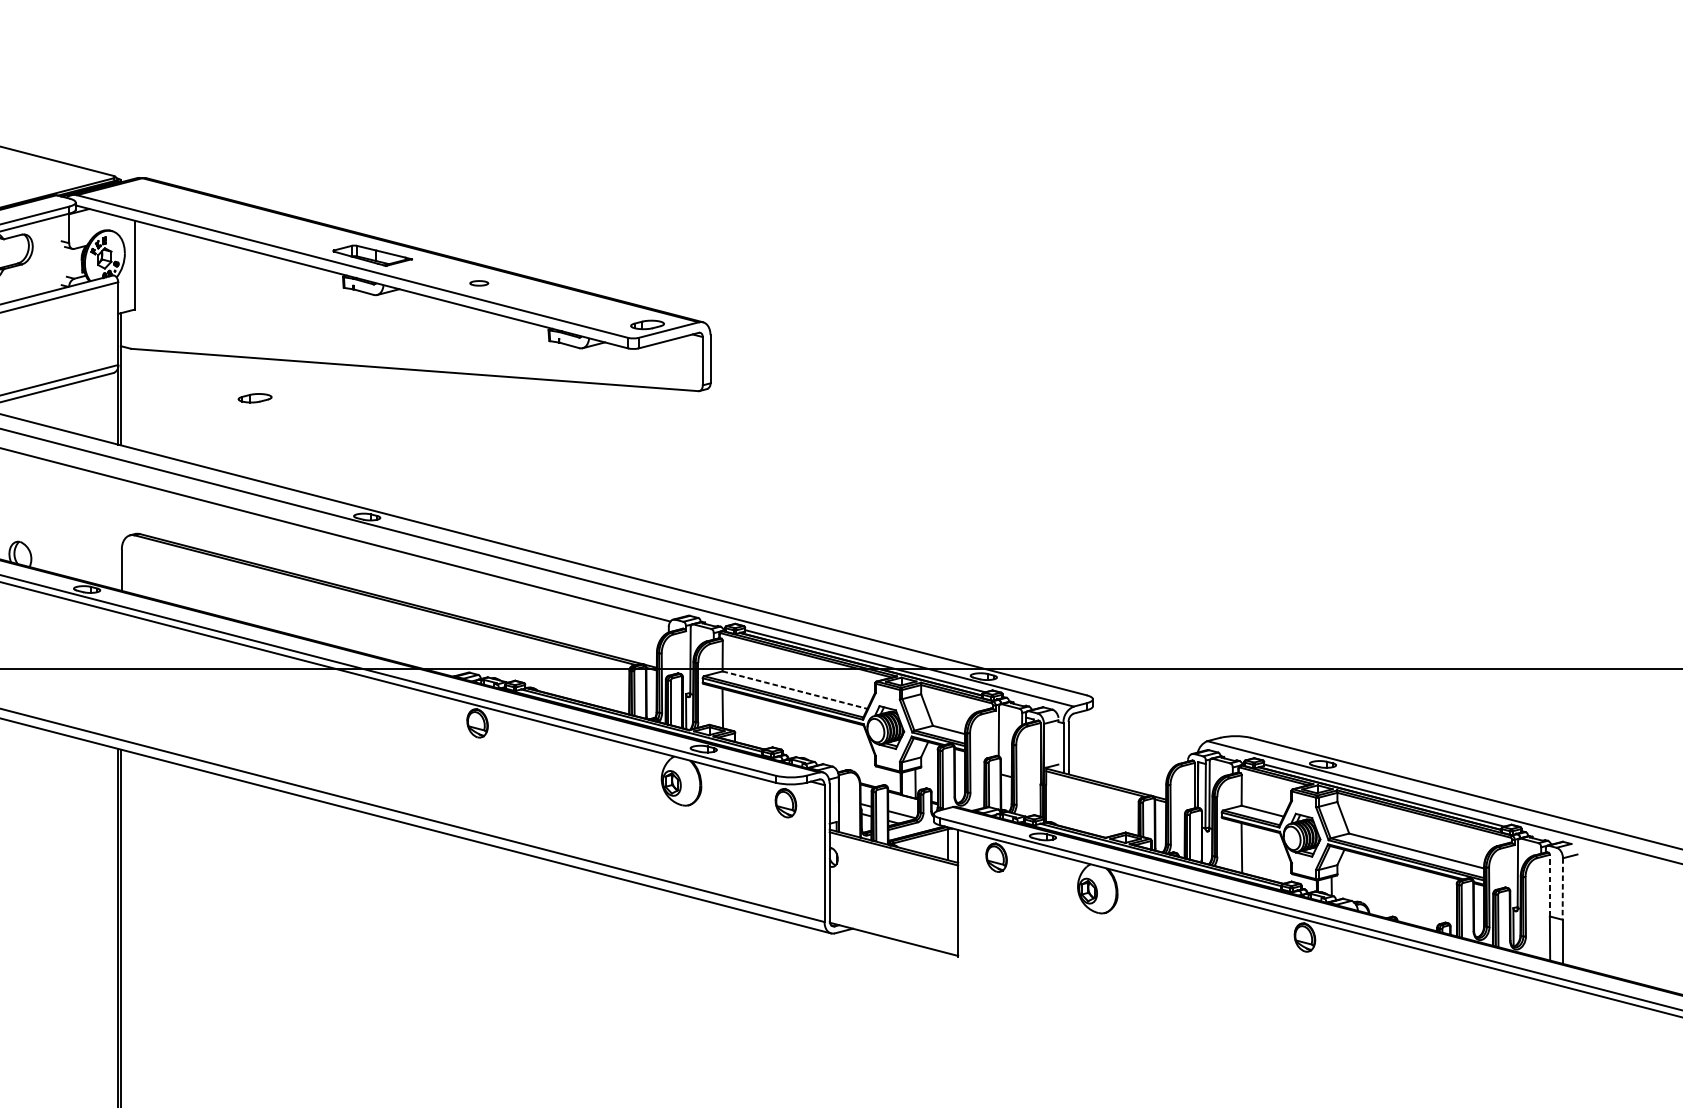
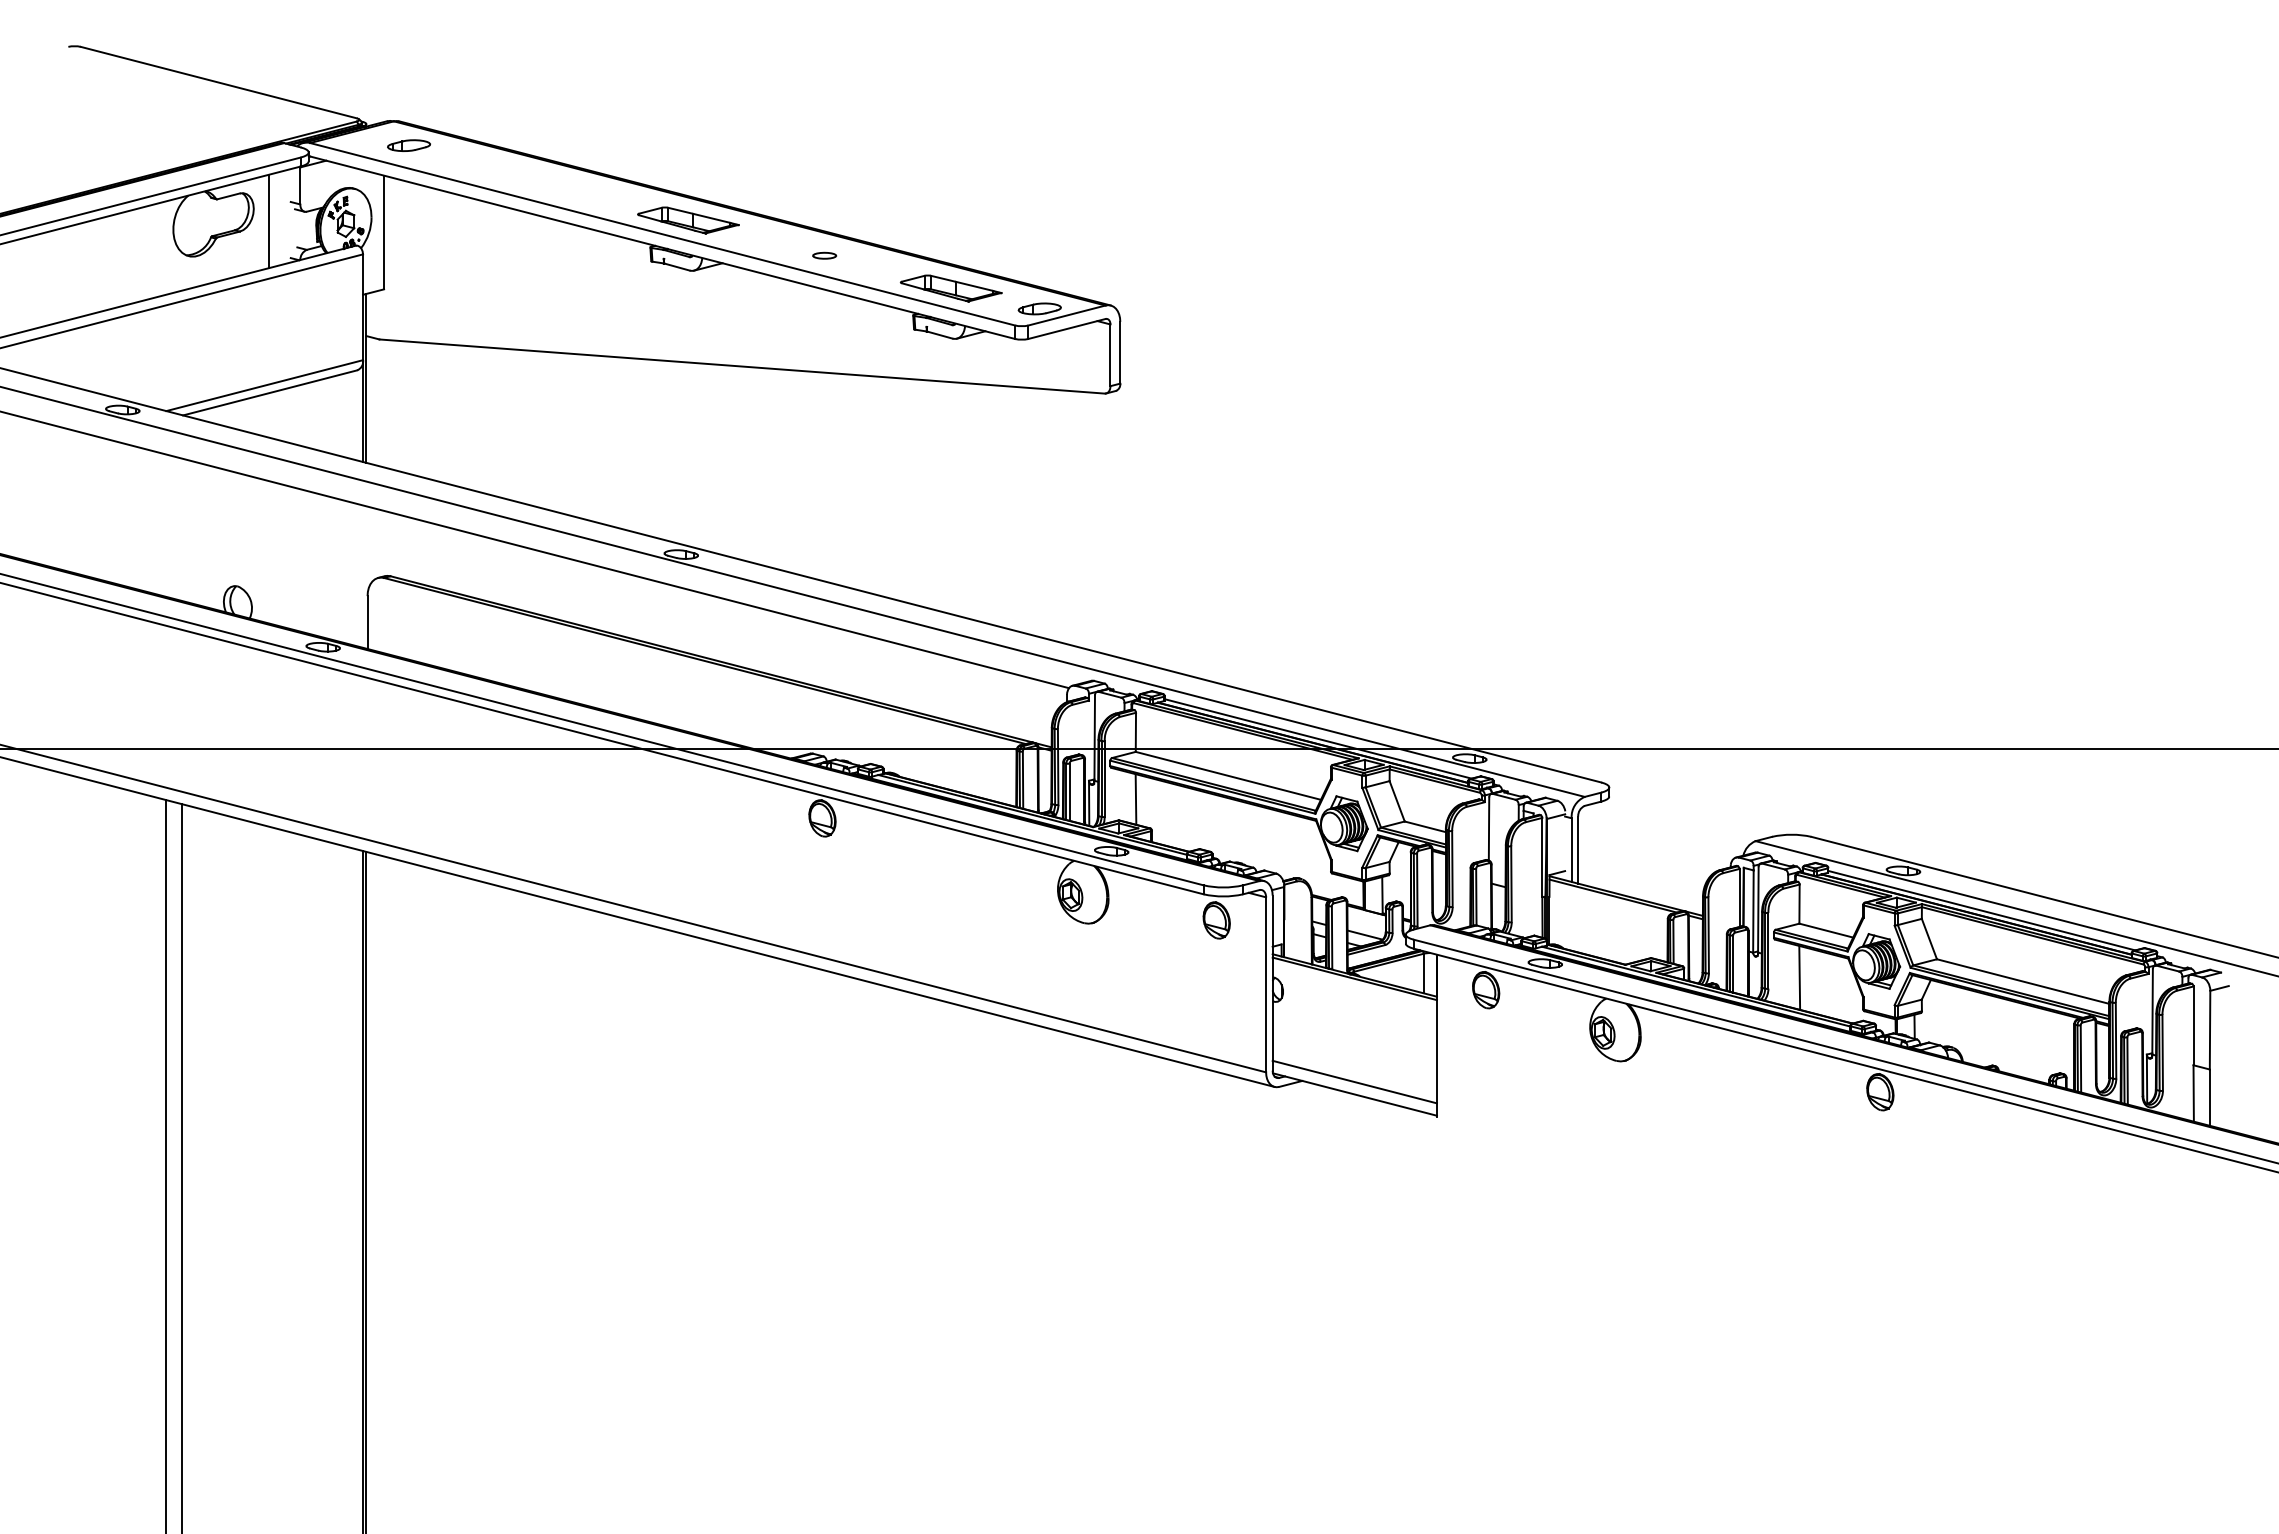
line: (45, 256) -> (269, 221), added
part: (577, 308) -> (950, 288), added
part: (254, 398) -> (408, 145), moved
line: (795, 689) -> (1228, 775), dashed -> solid
line: (1549, 885) -> (2193, 1025), dashed -> solid
line: (1563, 889) -> (2210, 1030), dashed -> solid
line: (893, 929) -> (1354, 1081), added

